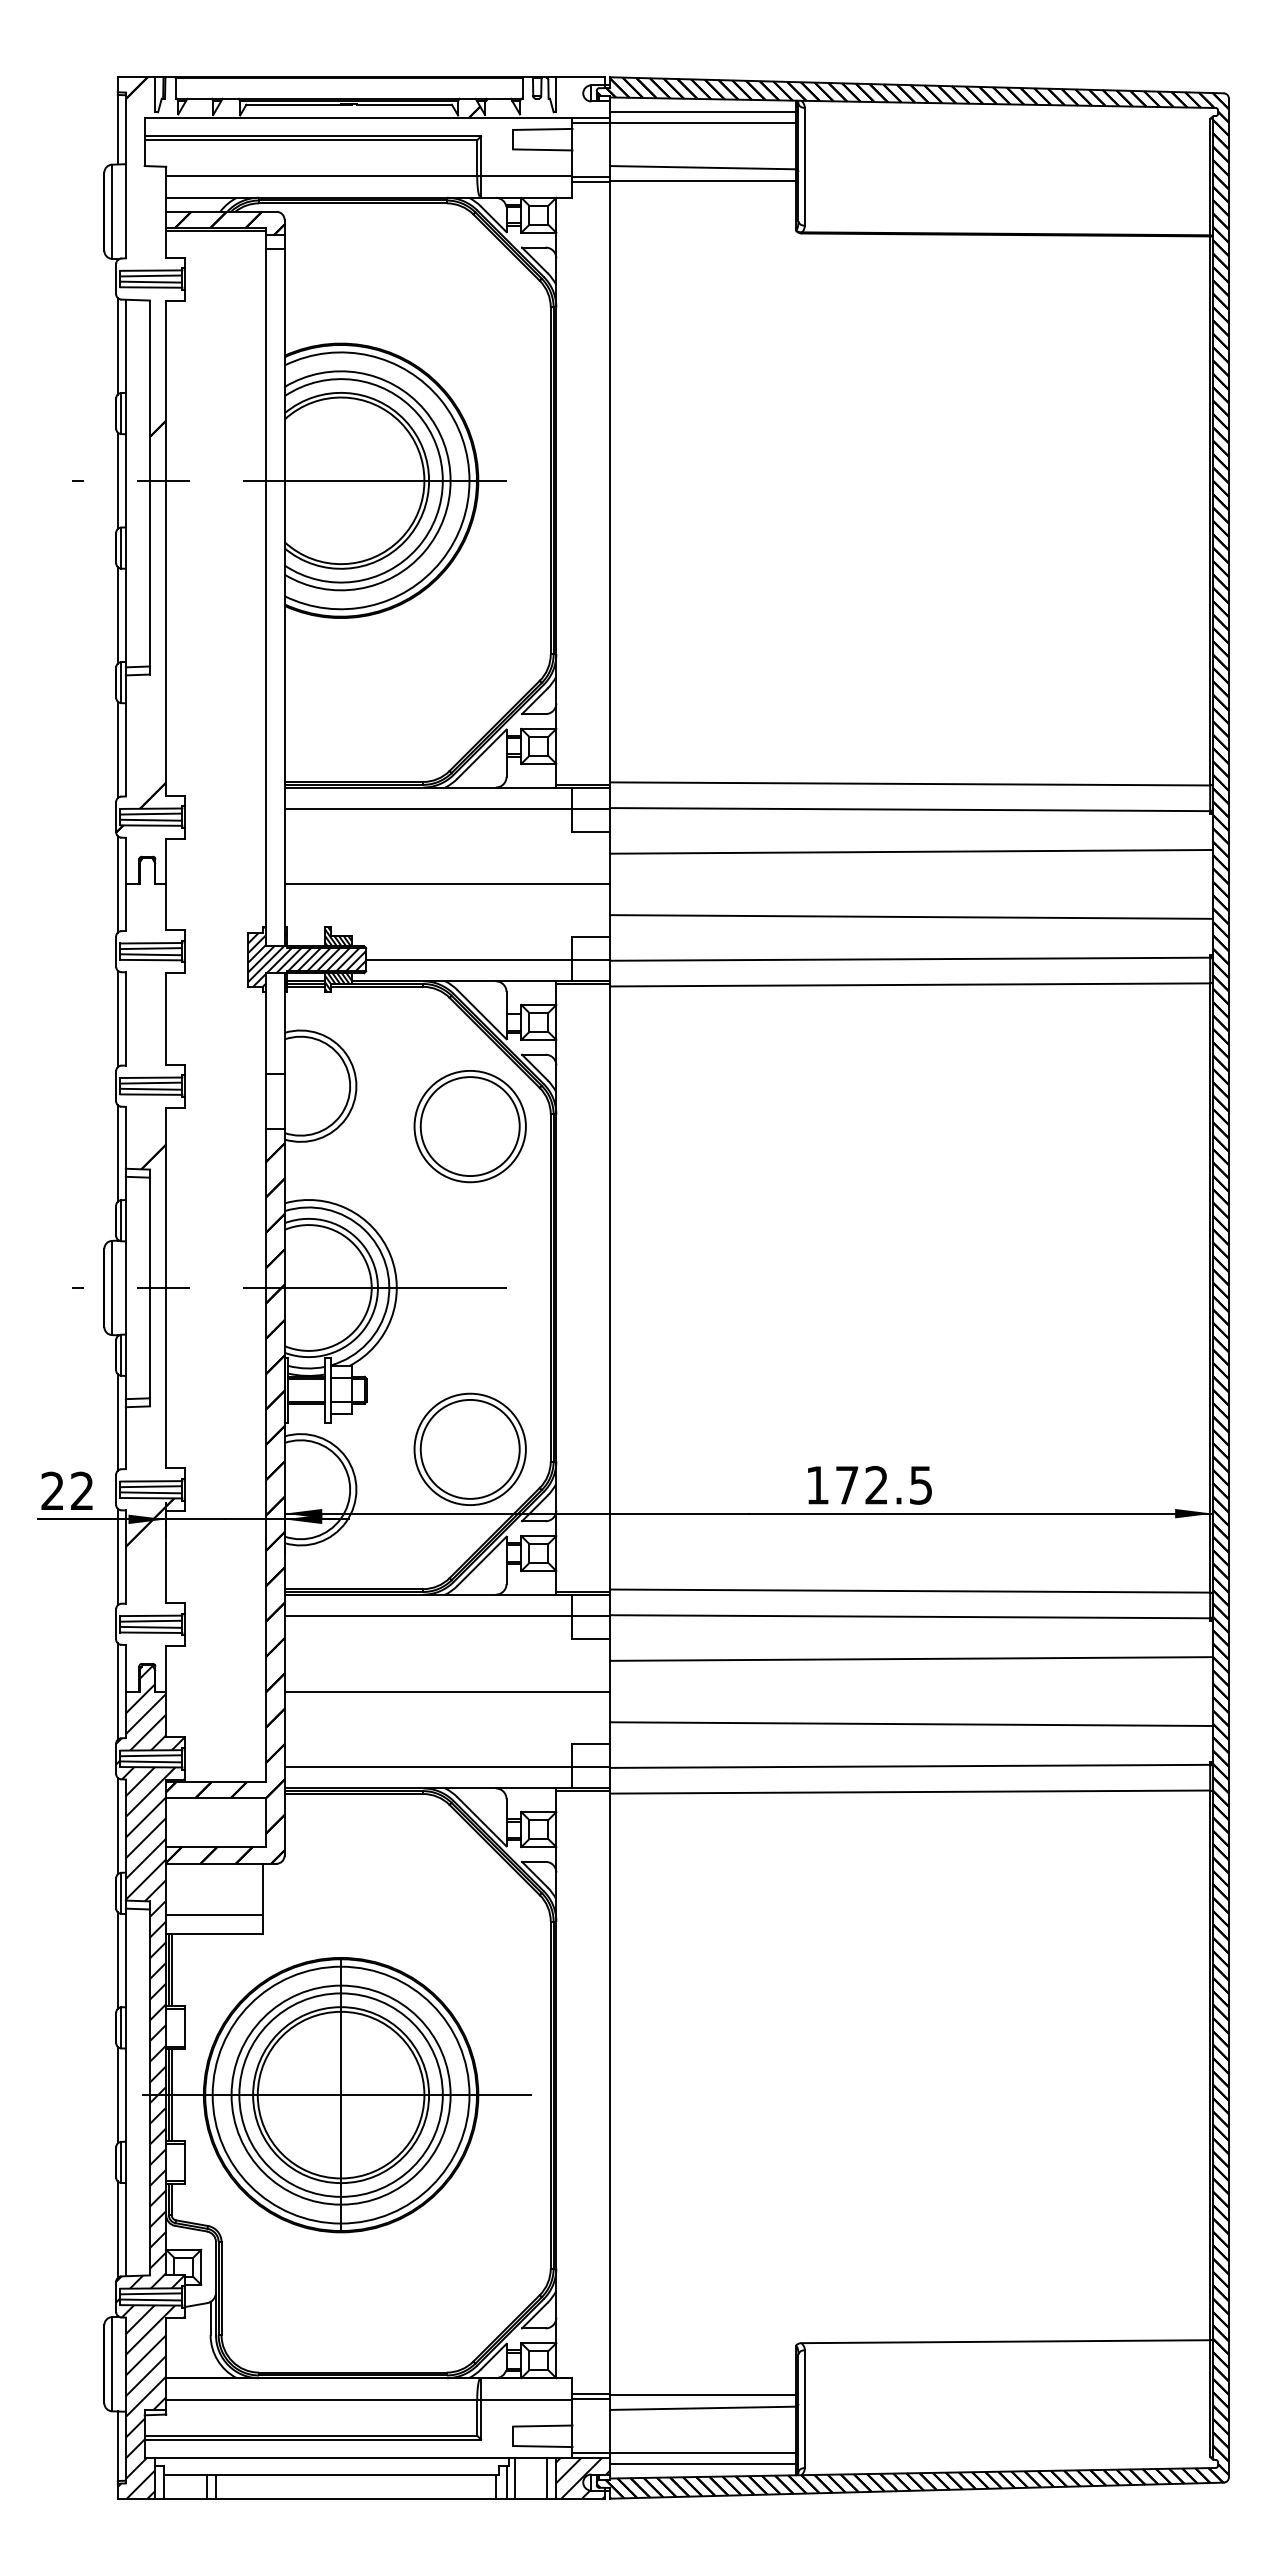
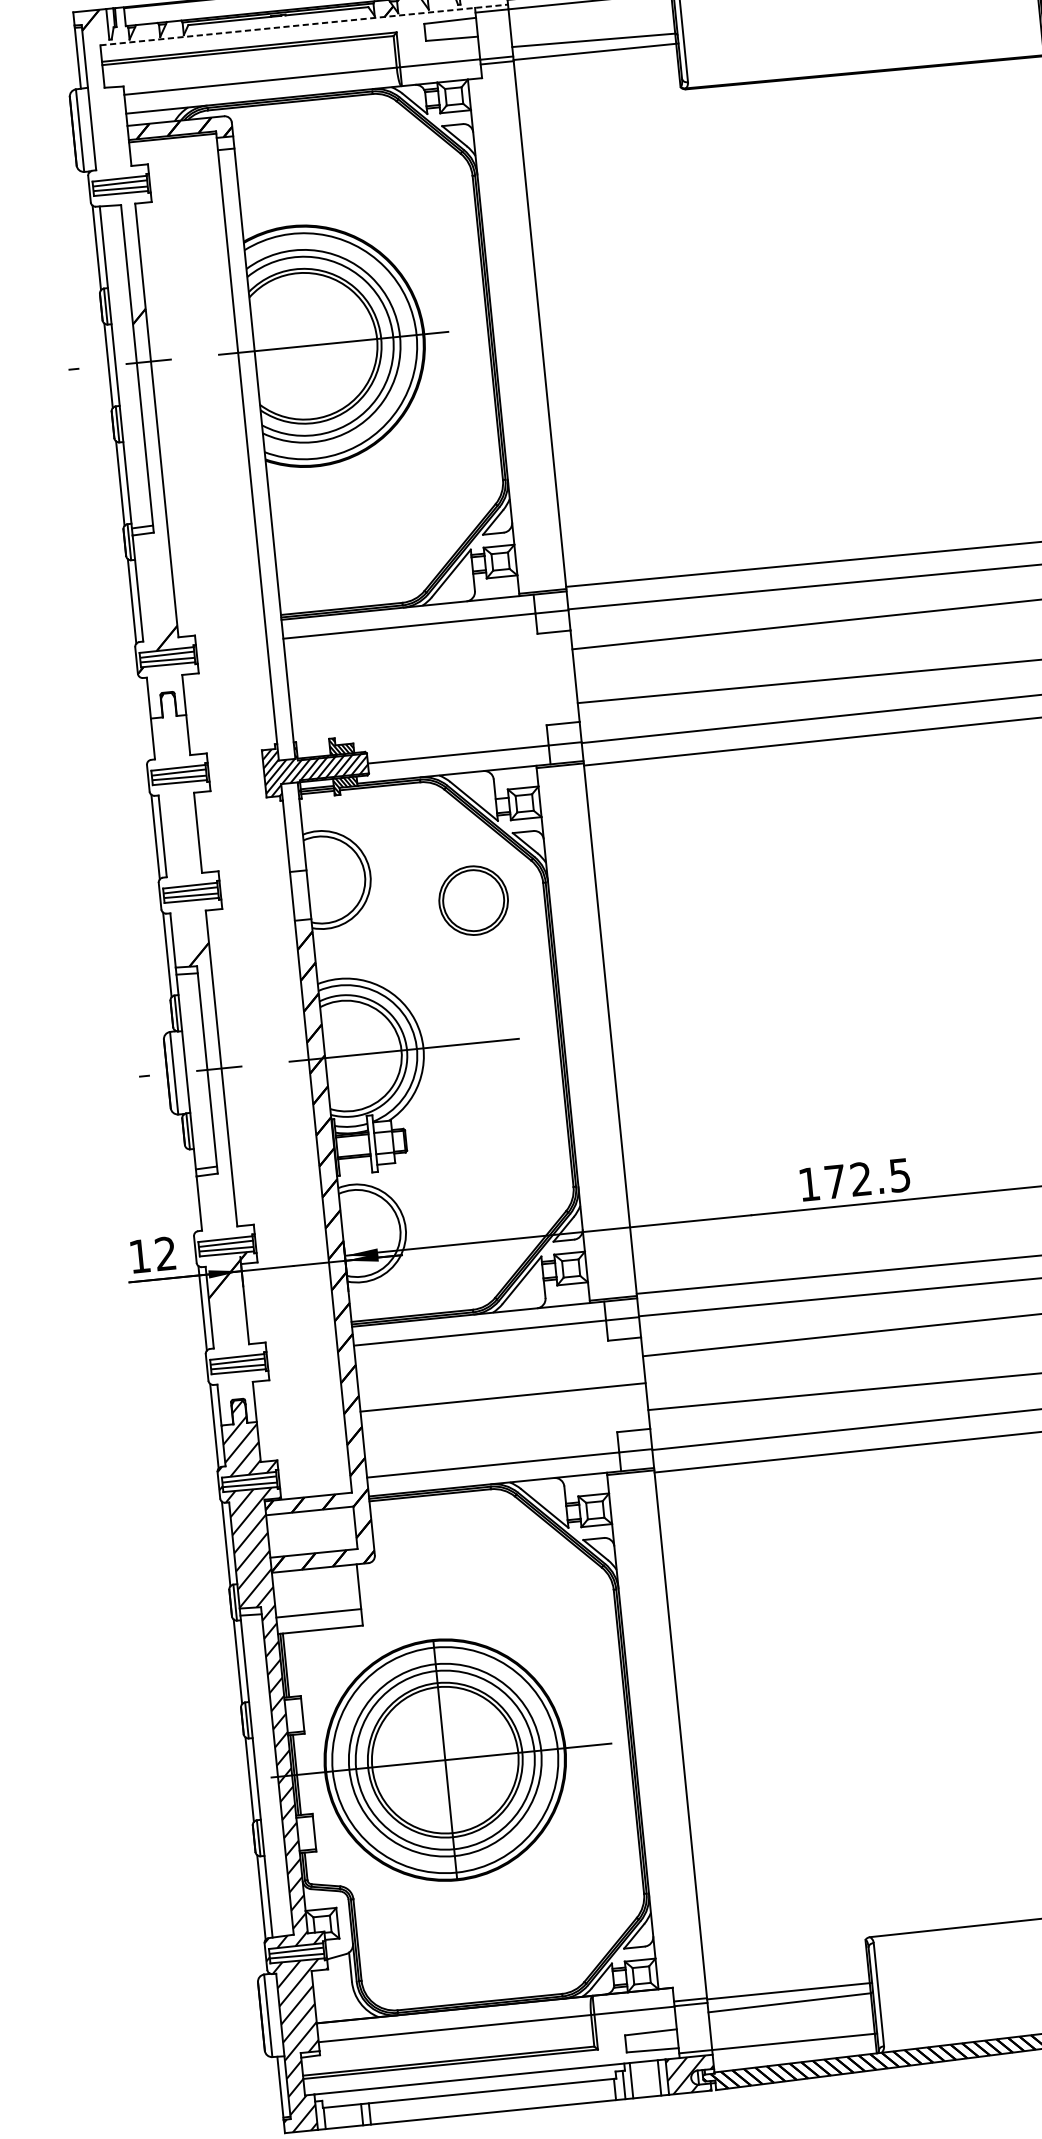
line: (377, 117) -> (304, 24), solid -> dashed
line: (117, 884) -> (143, 719), removed
line: (447, 884) -> (432, 690), removed
part: (469, 1126) -> (473, 900), size x0.7
line: (117, 1422) -> (190, 1190), removed
part: (469, 1448) -> (501, 1182), removed
text: (52, 1490) -> (139, 1255), 22 -> 12
line: (704, 2463) -> (795, 2051), removed

